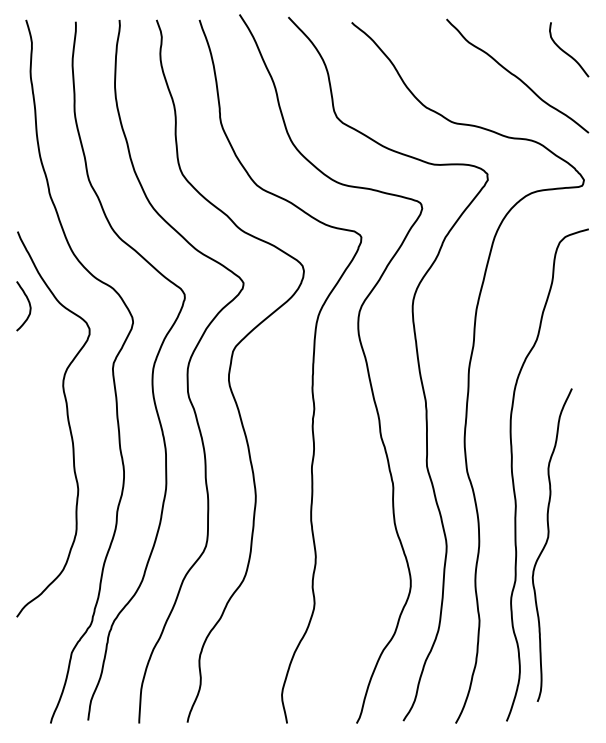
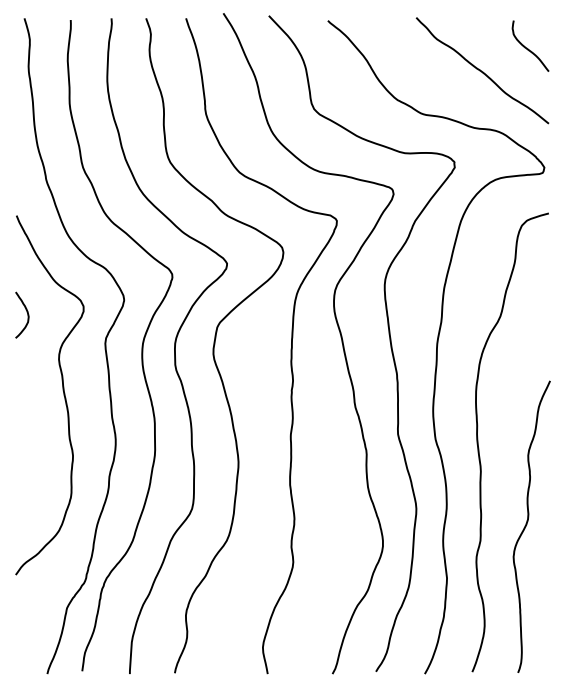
curve: (28, 303) -> (26, 312), moved
curve: (547, 542) -> (527, 524), moved

